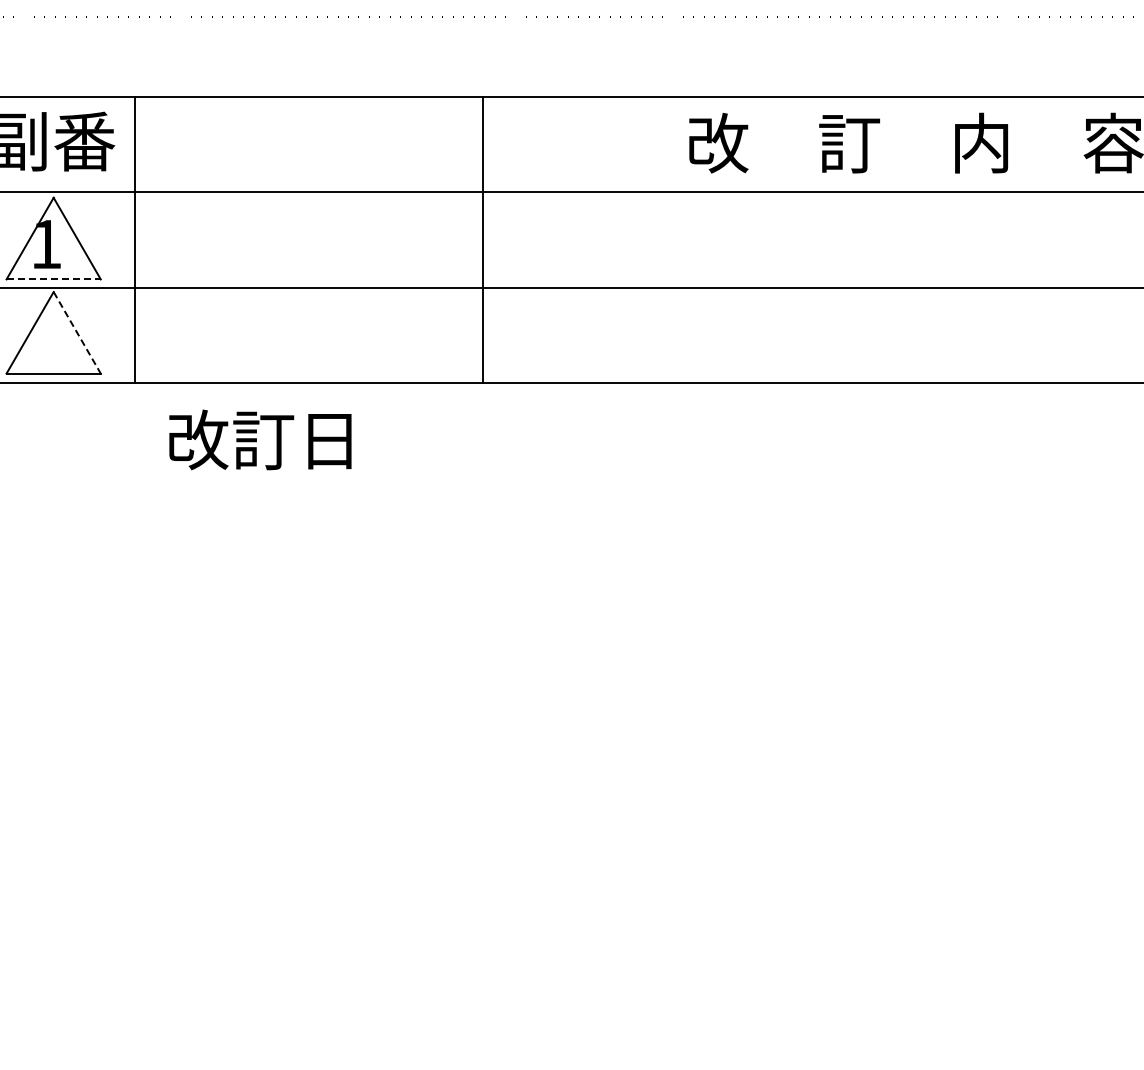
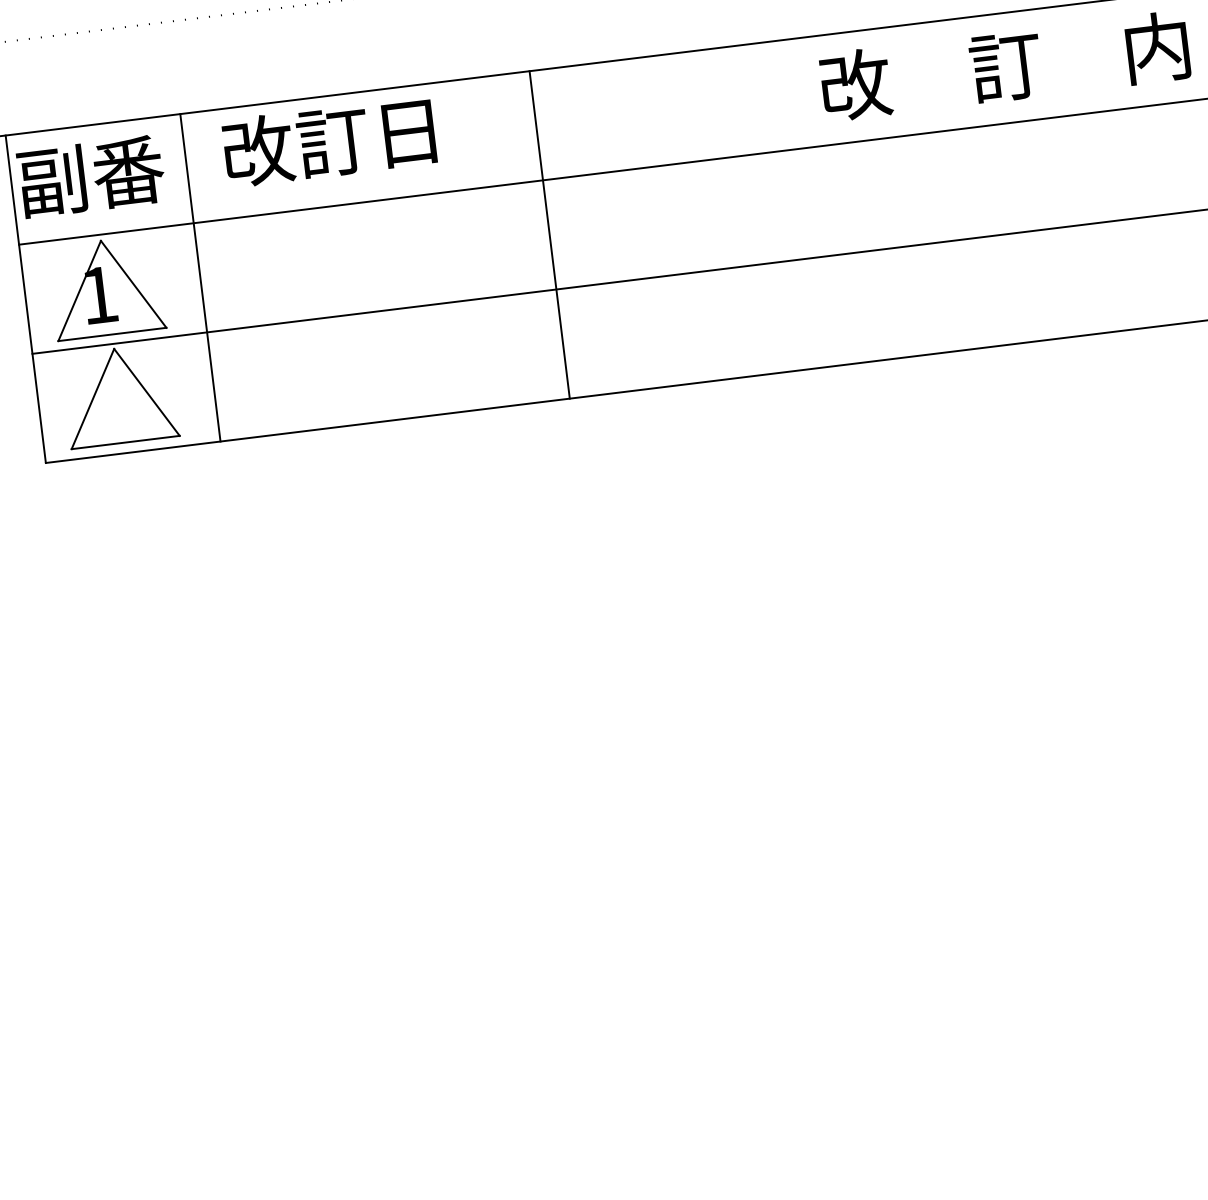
line: (482, 239) -> (549, 234), moved
line: (54, 279) -> (113, 334), dashed -> solid
line: (77, 333) -> (147, 393), dashed -> solid
text: (260, 439) -> (329, 141), moved

